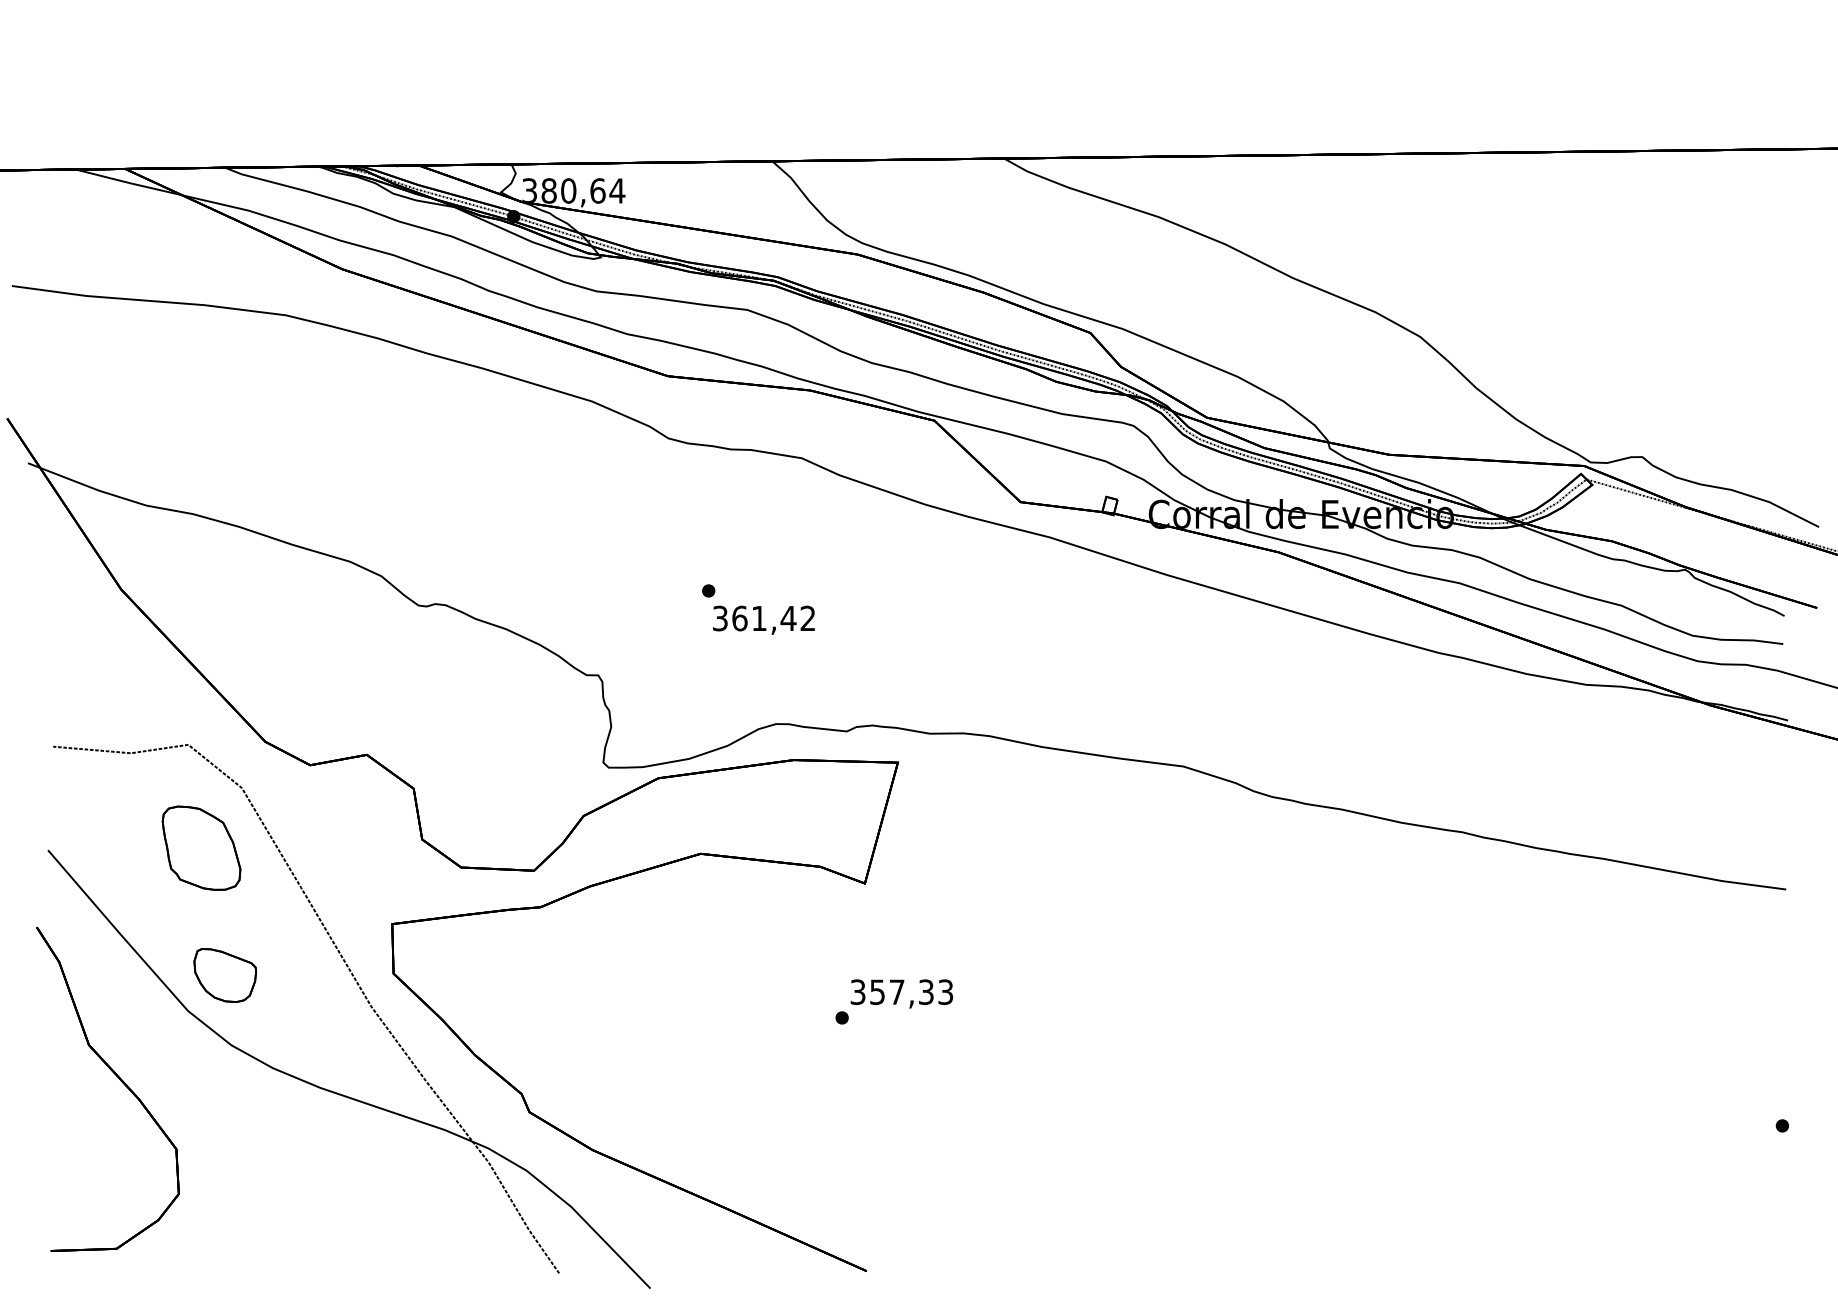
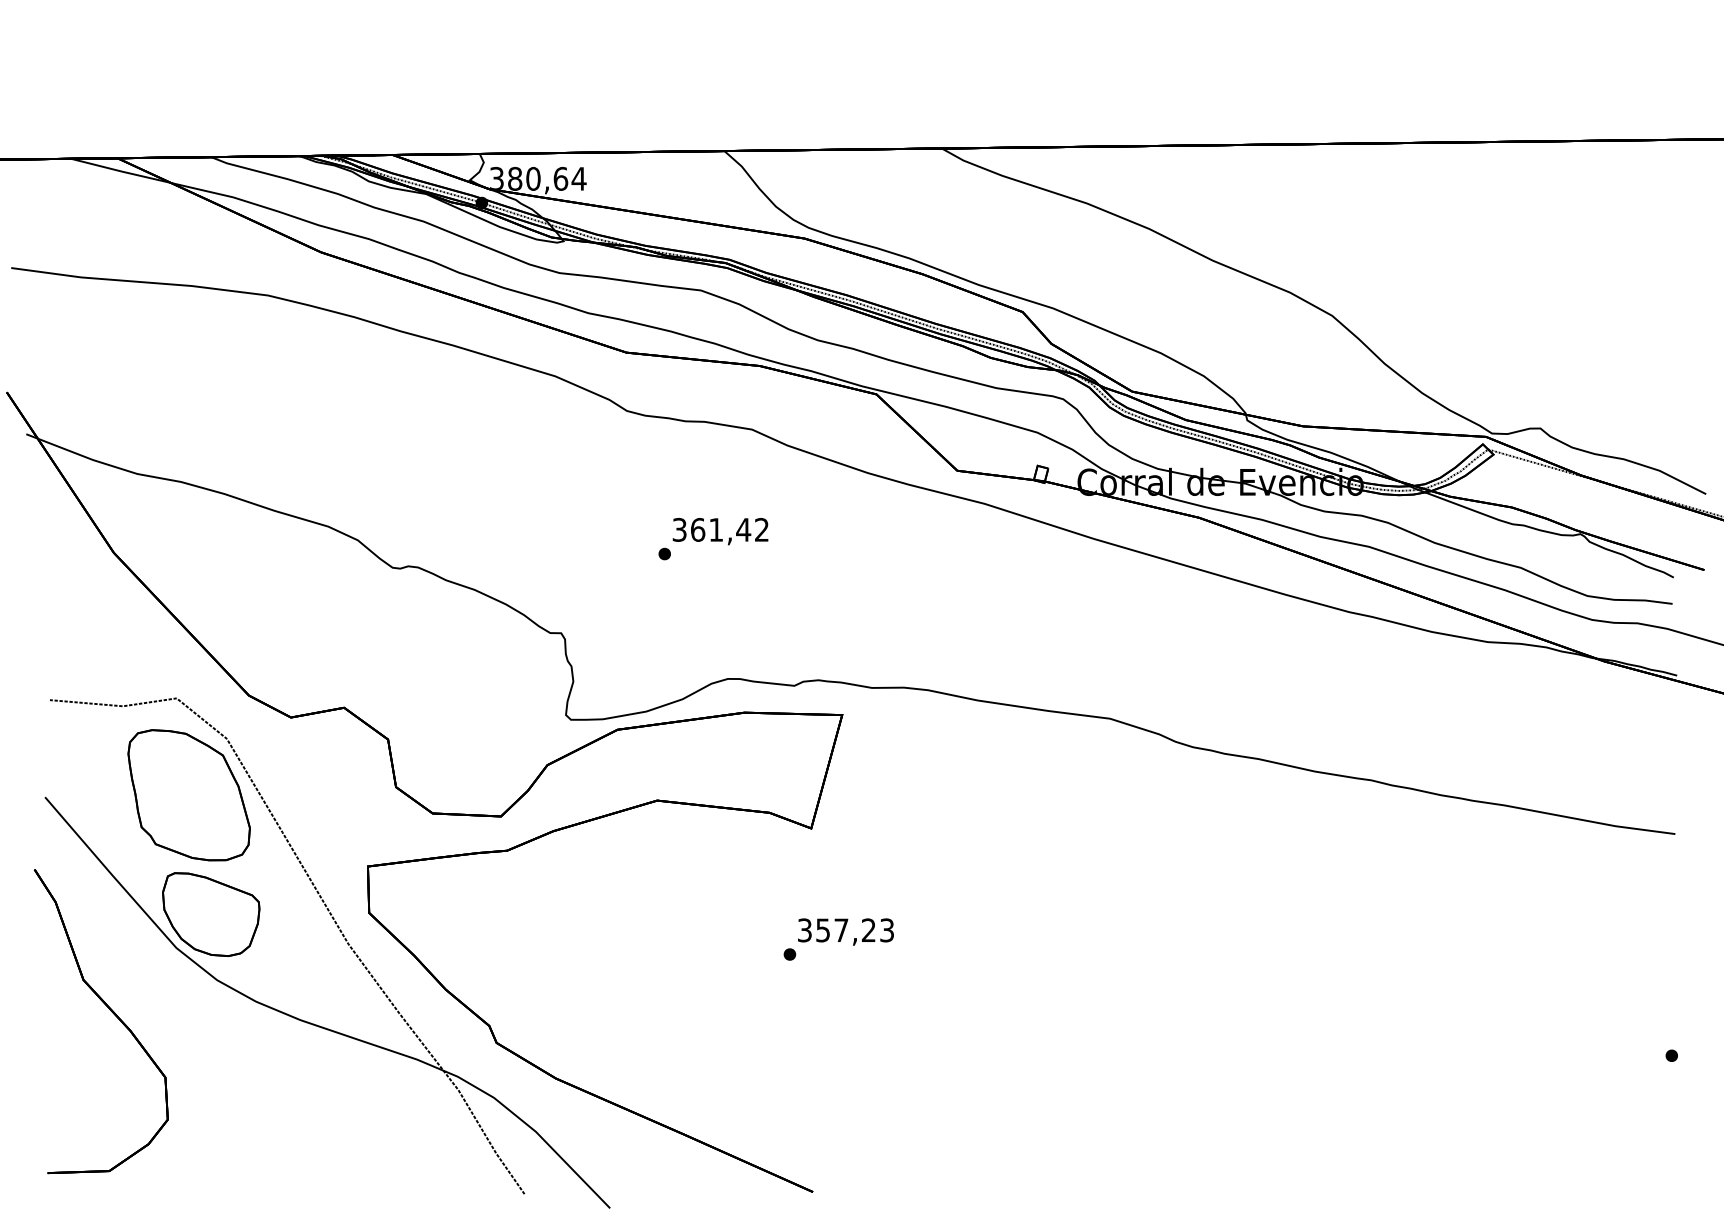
text: (763, 620) -> (720, 531), moved
part: (200, 848) -> (188, 795), size x1.67
part: (225, 975) -> (211, 914), size x1.67
text: (925, 992) -> (868, 930), 357,33 -> 357,23

